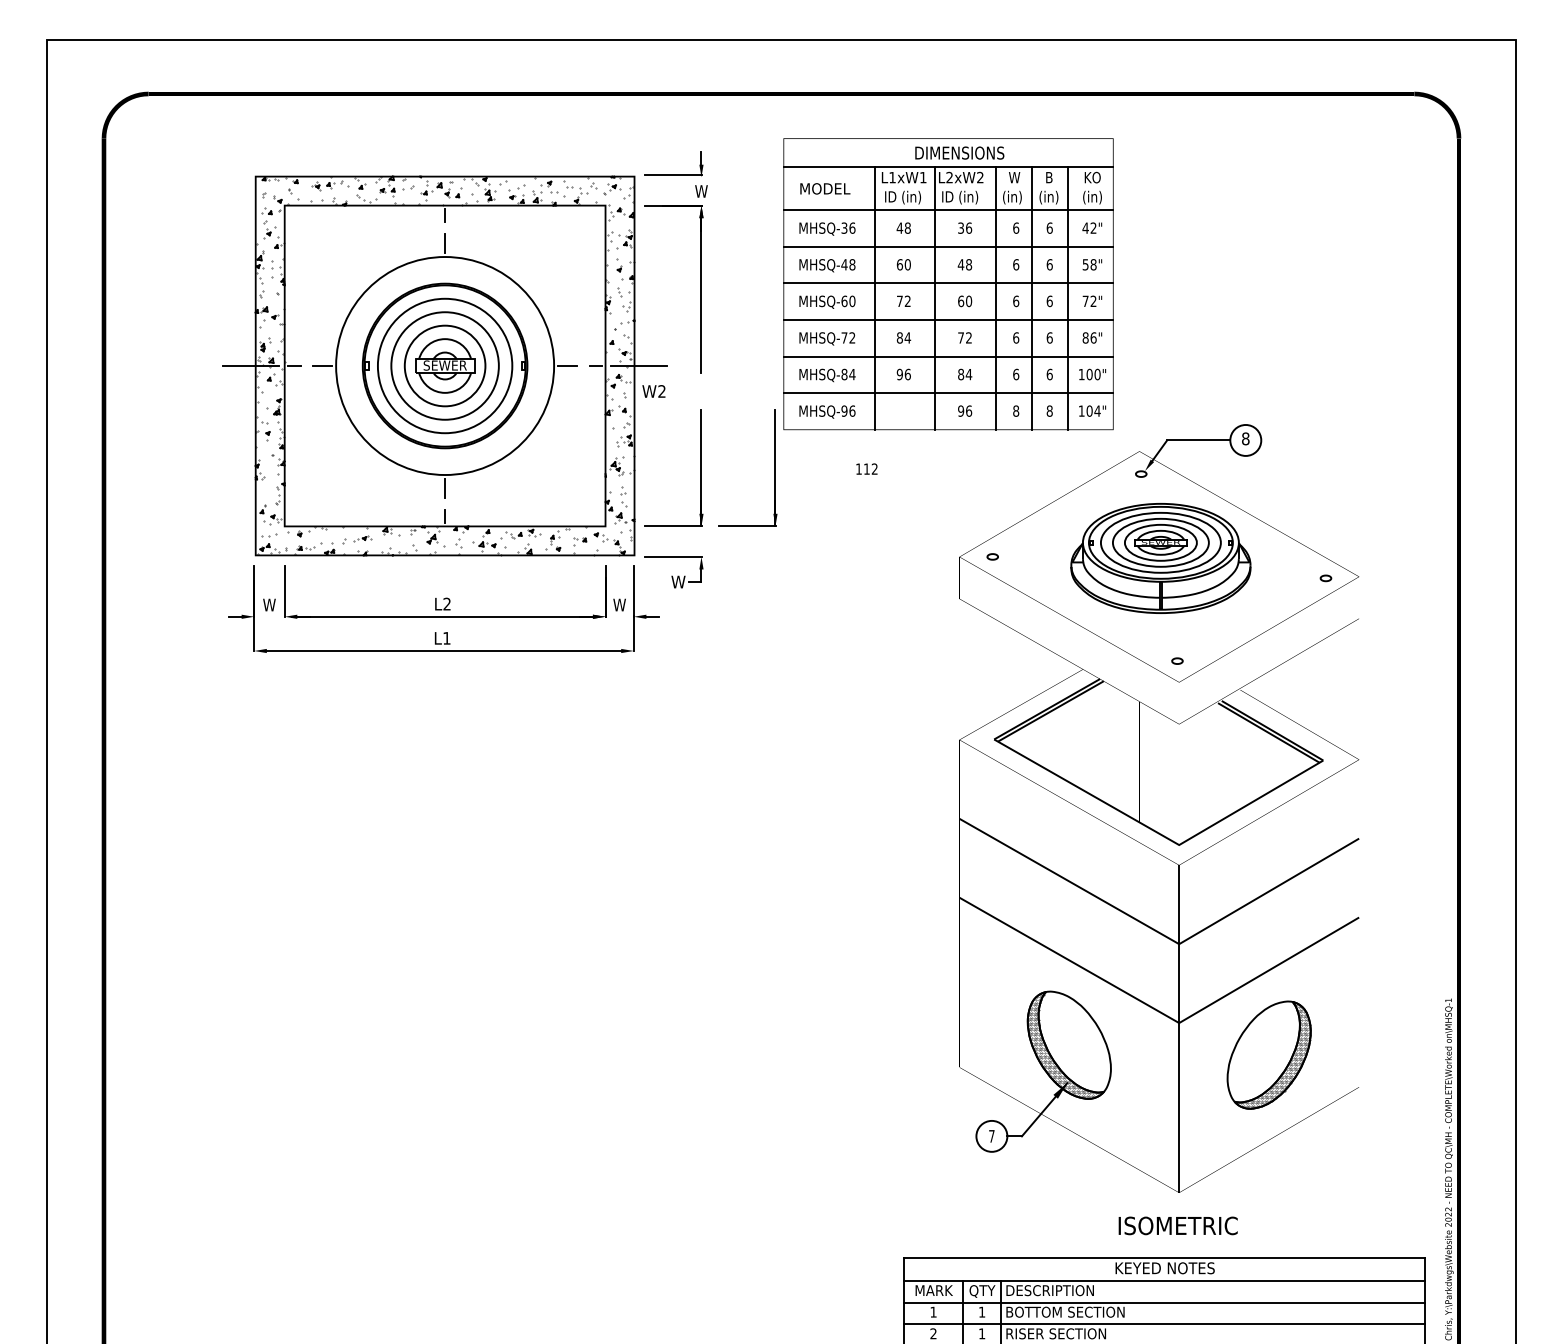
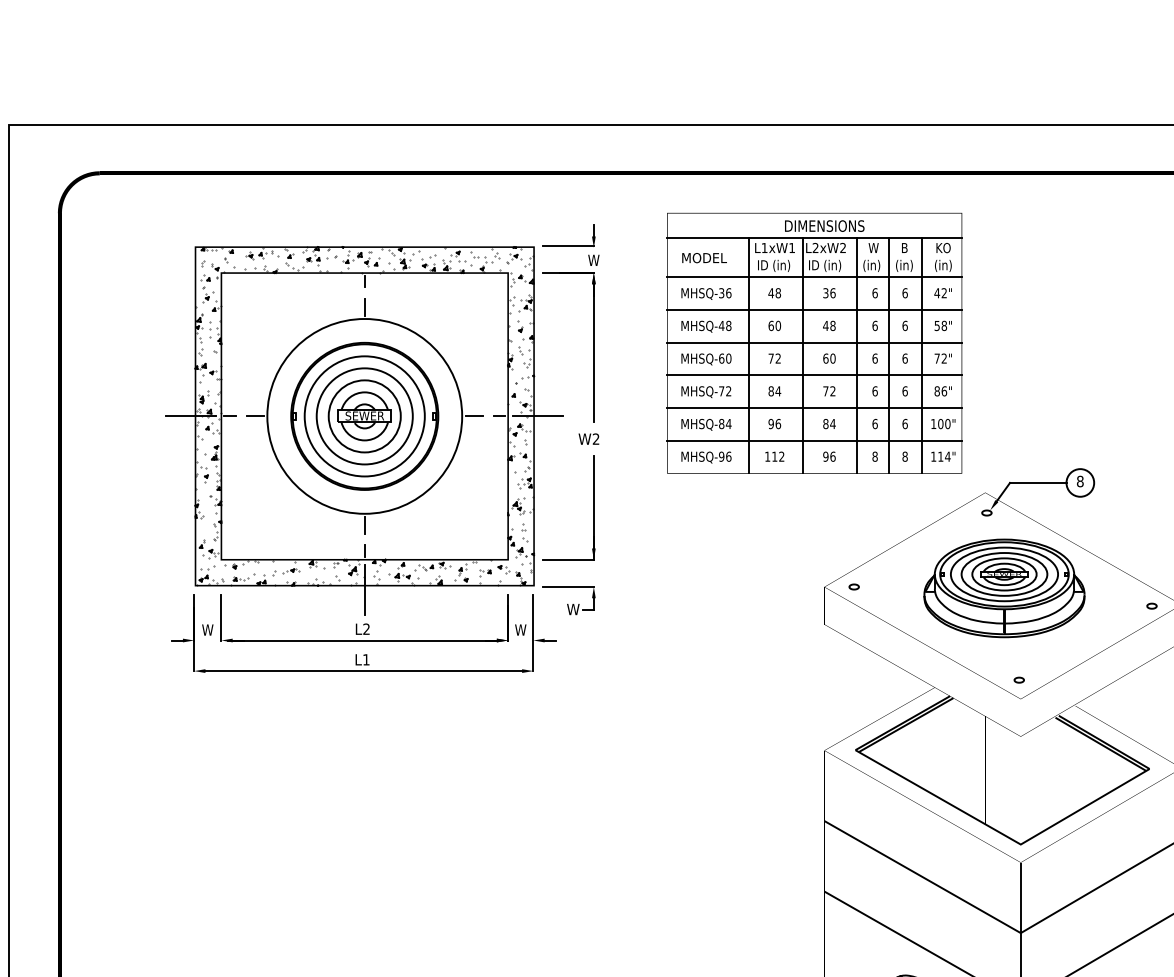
text: (653, 391) -> (588, 439), moved
text: (1089, 410) -> (940, 456), 104" -> 114"
part: (774, 467) -> (659, 507), removed
text: (866, 468) -> (774, 456), moved
line: (445, 560) -> (365, 590), added

